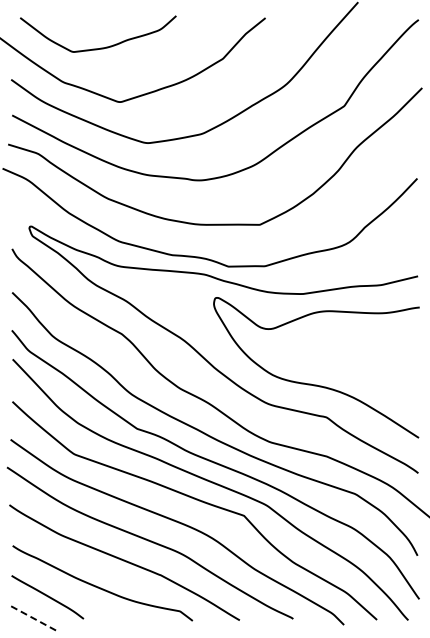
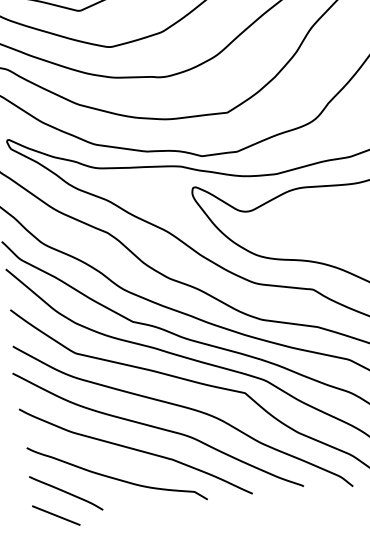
line: (34, 619) -> (55, 516), dashed -> solid

